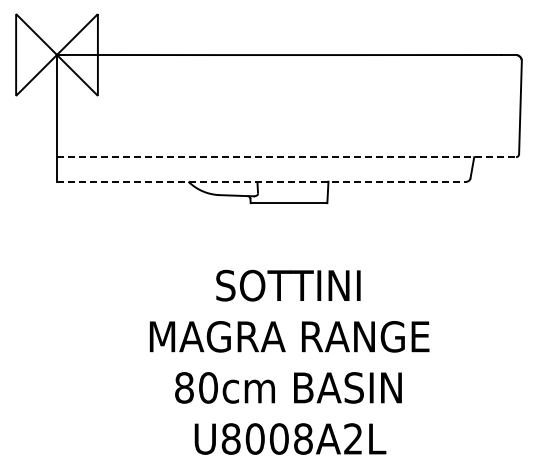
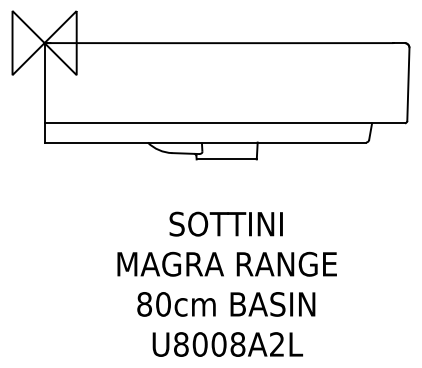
line: (286, 157) -> (224, 123), dashed -> solid
line: (261, 181) -> (205, 142), dashed -> solid

